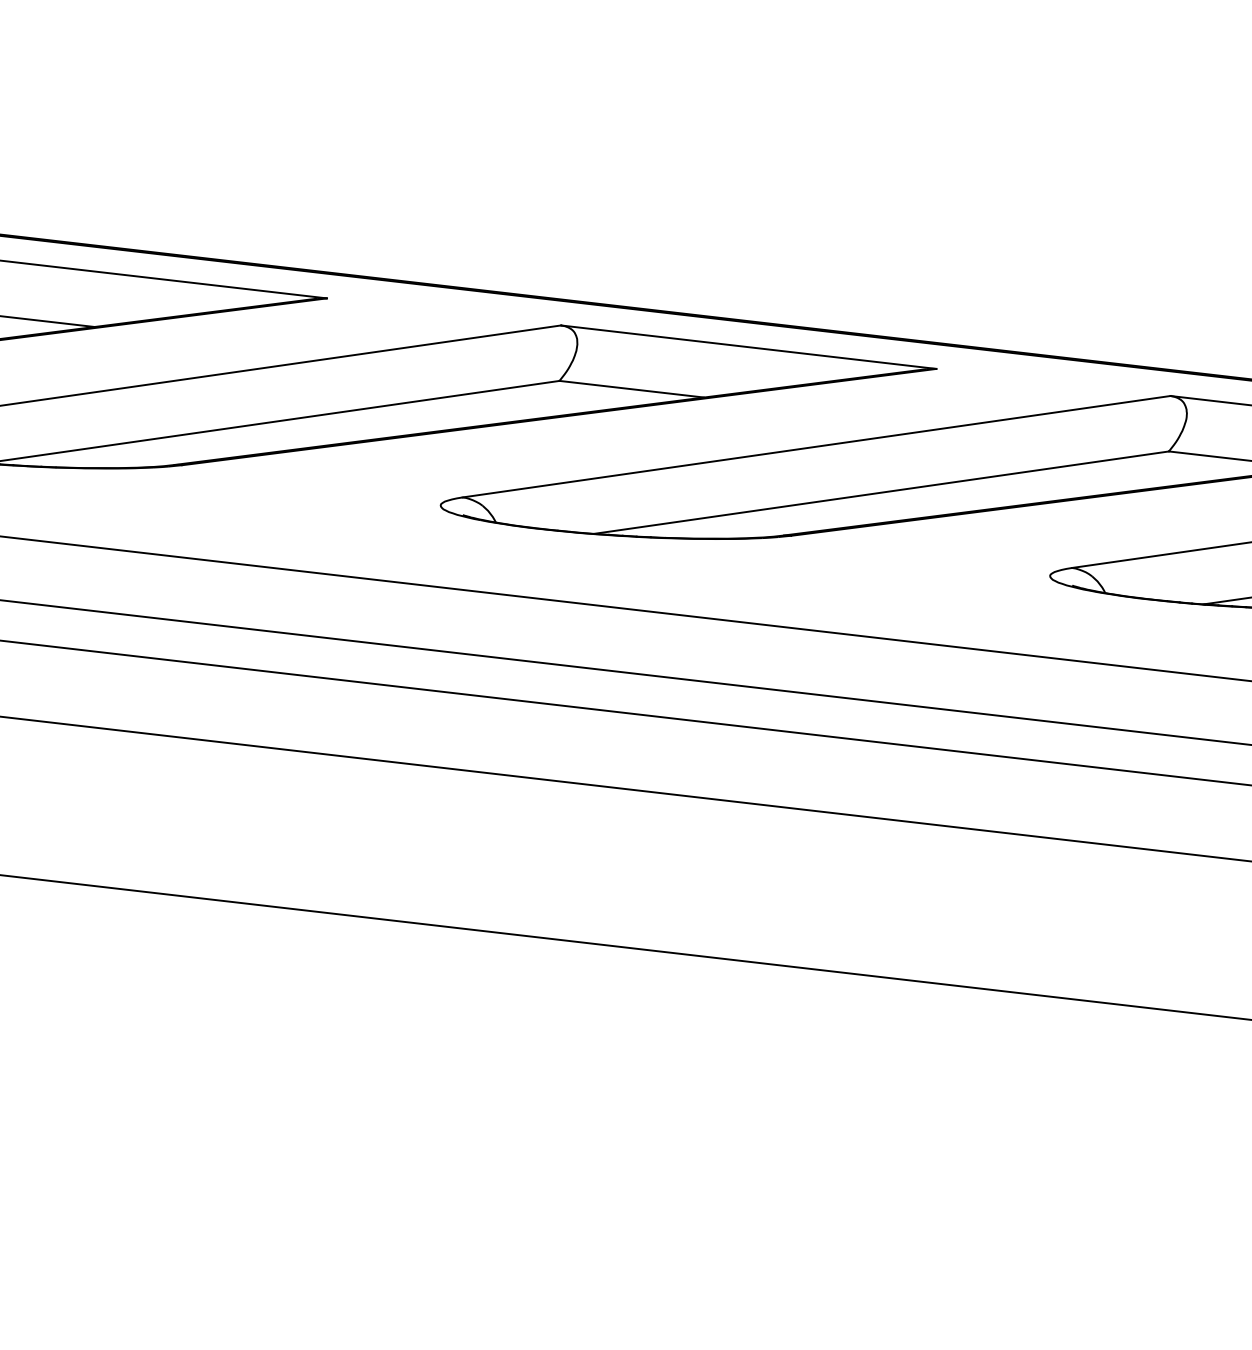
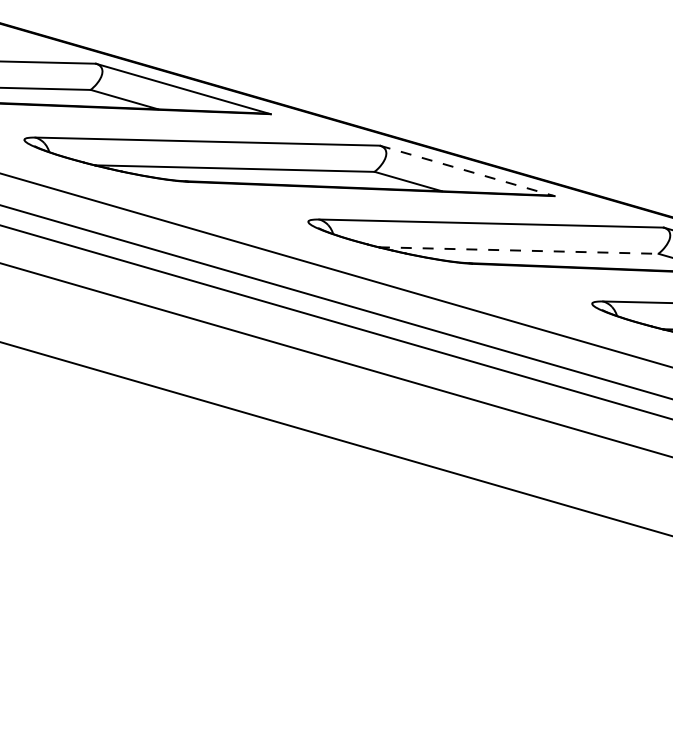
line: (749, 346) -> (467, 170), solid -> dashed
line: (880, 492) -> (518, 250), solid -> dashed

